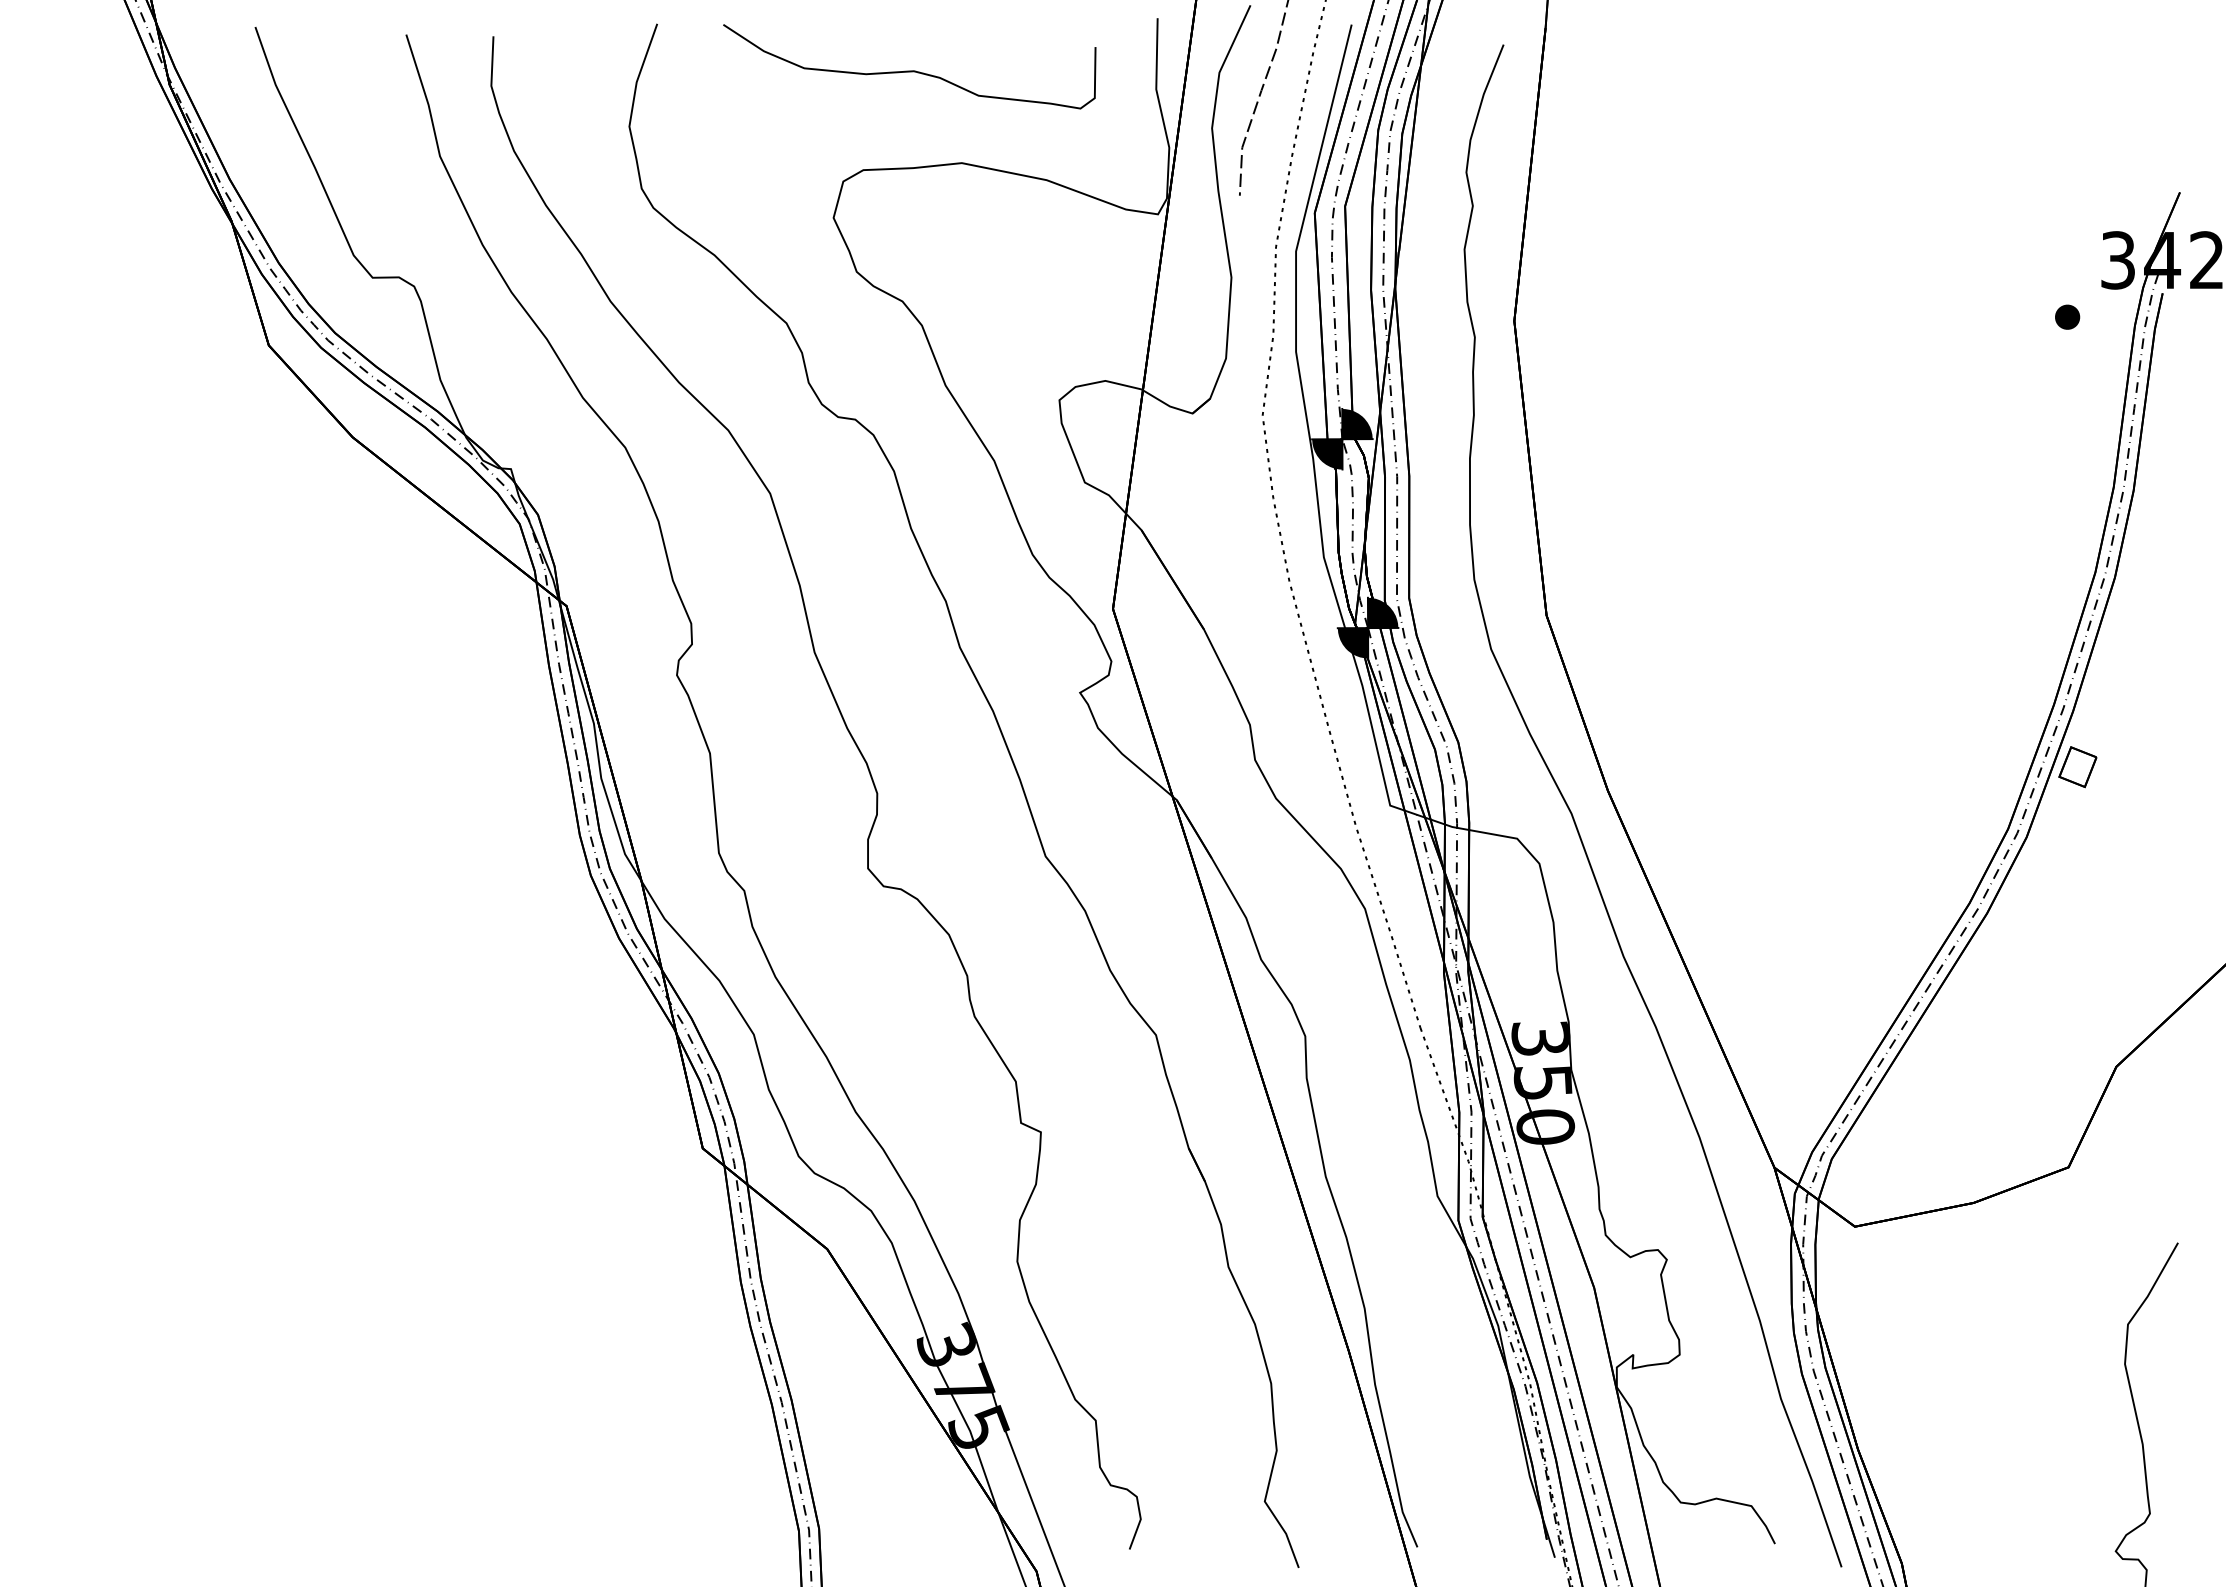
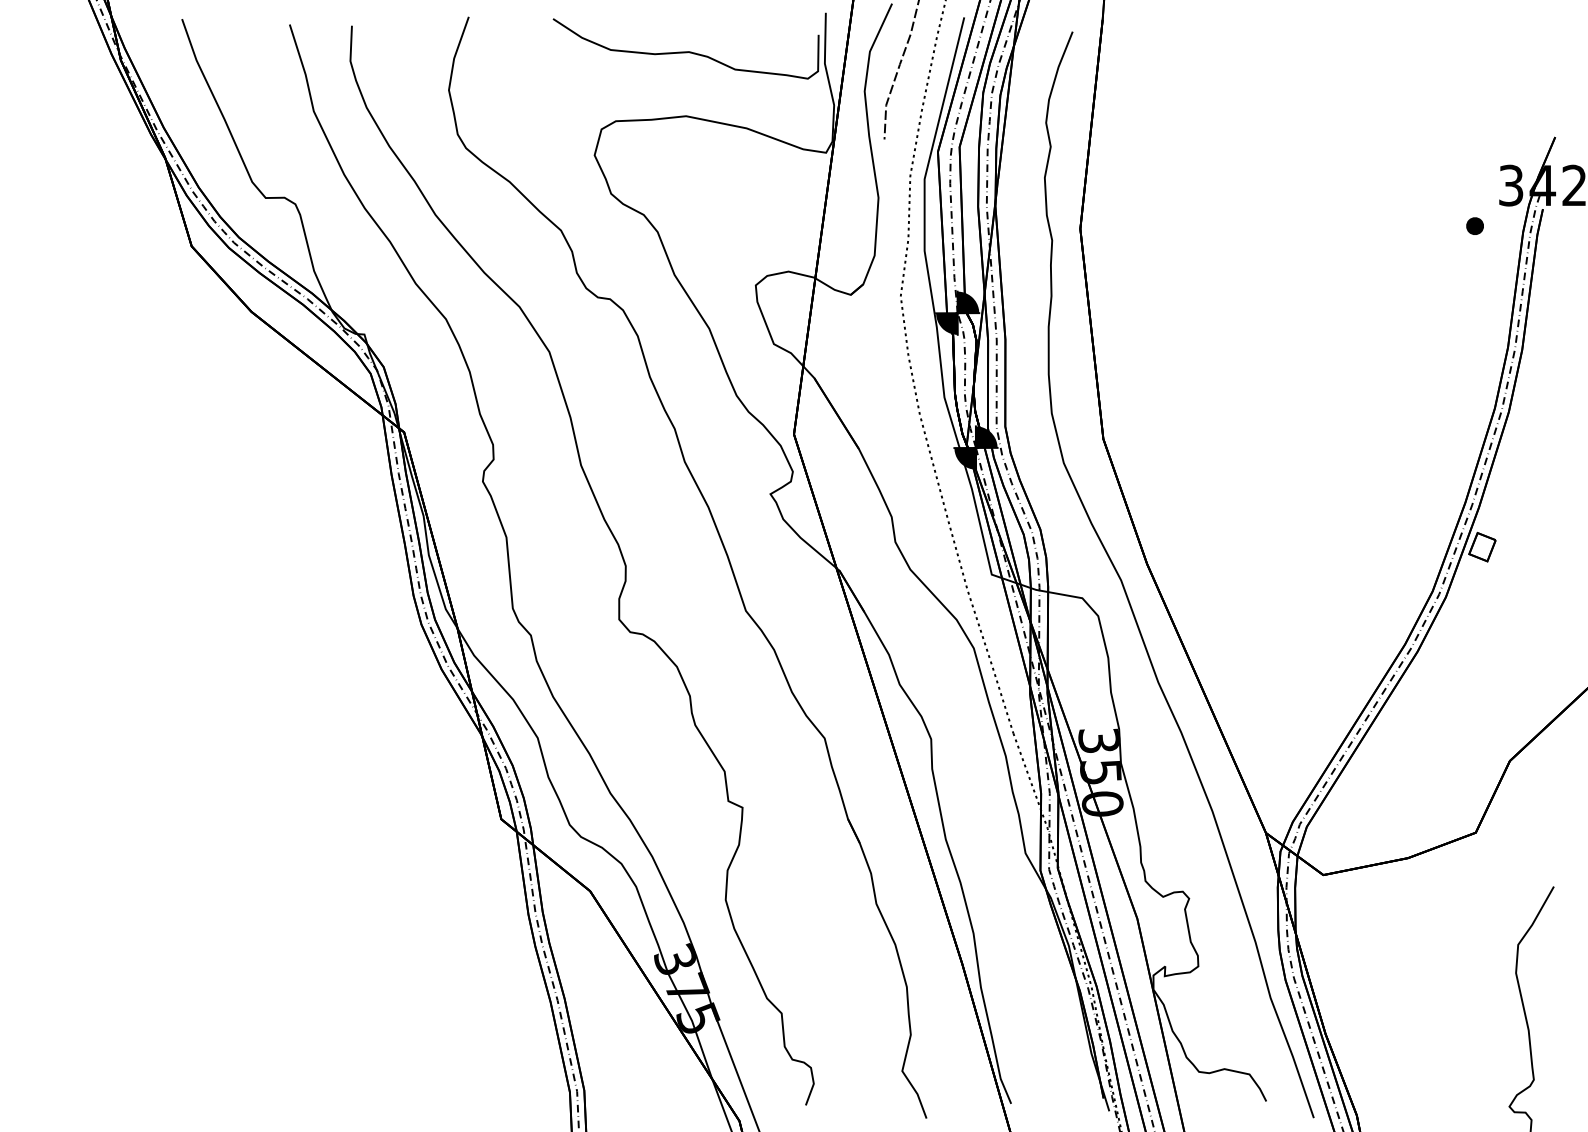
curve: (909, 70) -> (685, 51), moved

